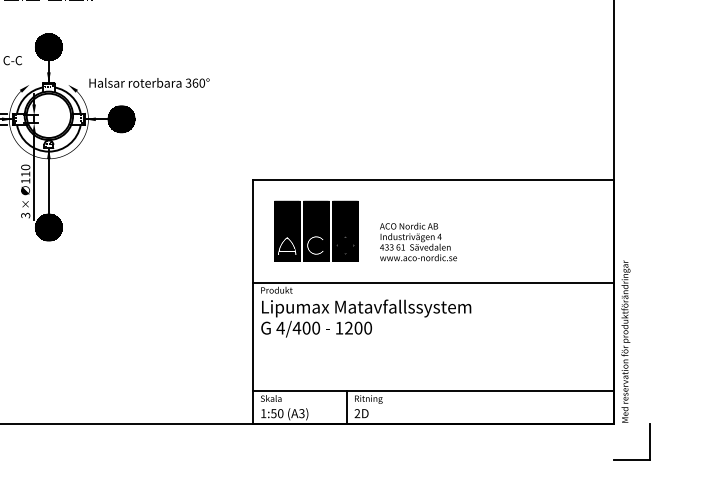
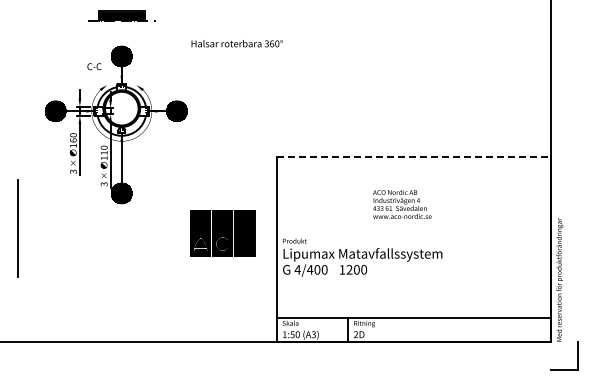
text: (148, 82) -> (236, 43), moved
line: (433, 180) -> (413, 157), solid -> dashed
part: (315, 231) -> (222, 233), moved
line: (433, 282) -> (413, 235), removed

